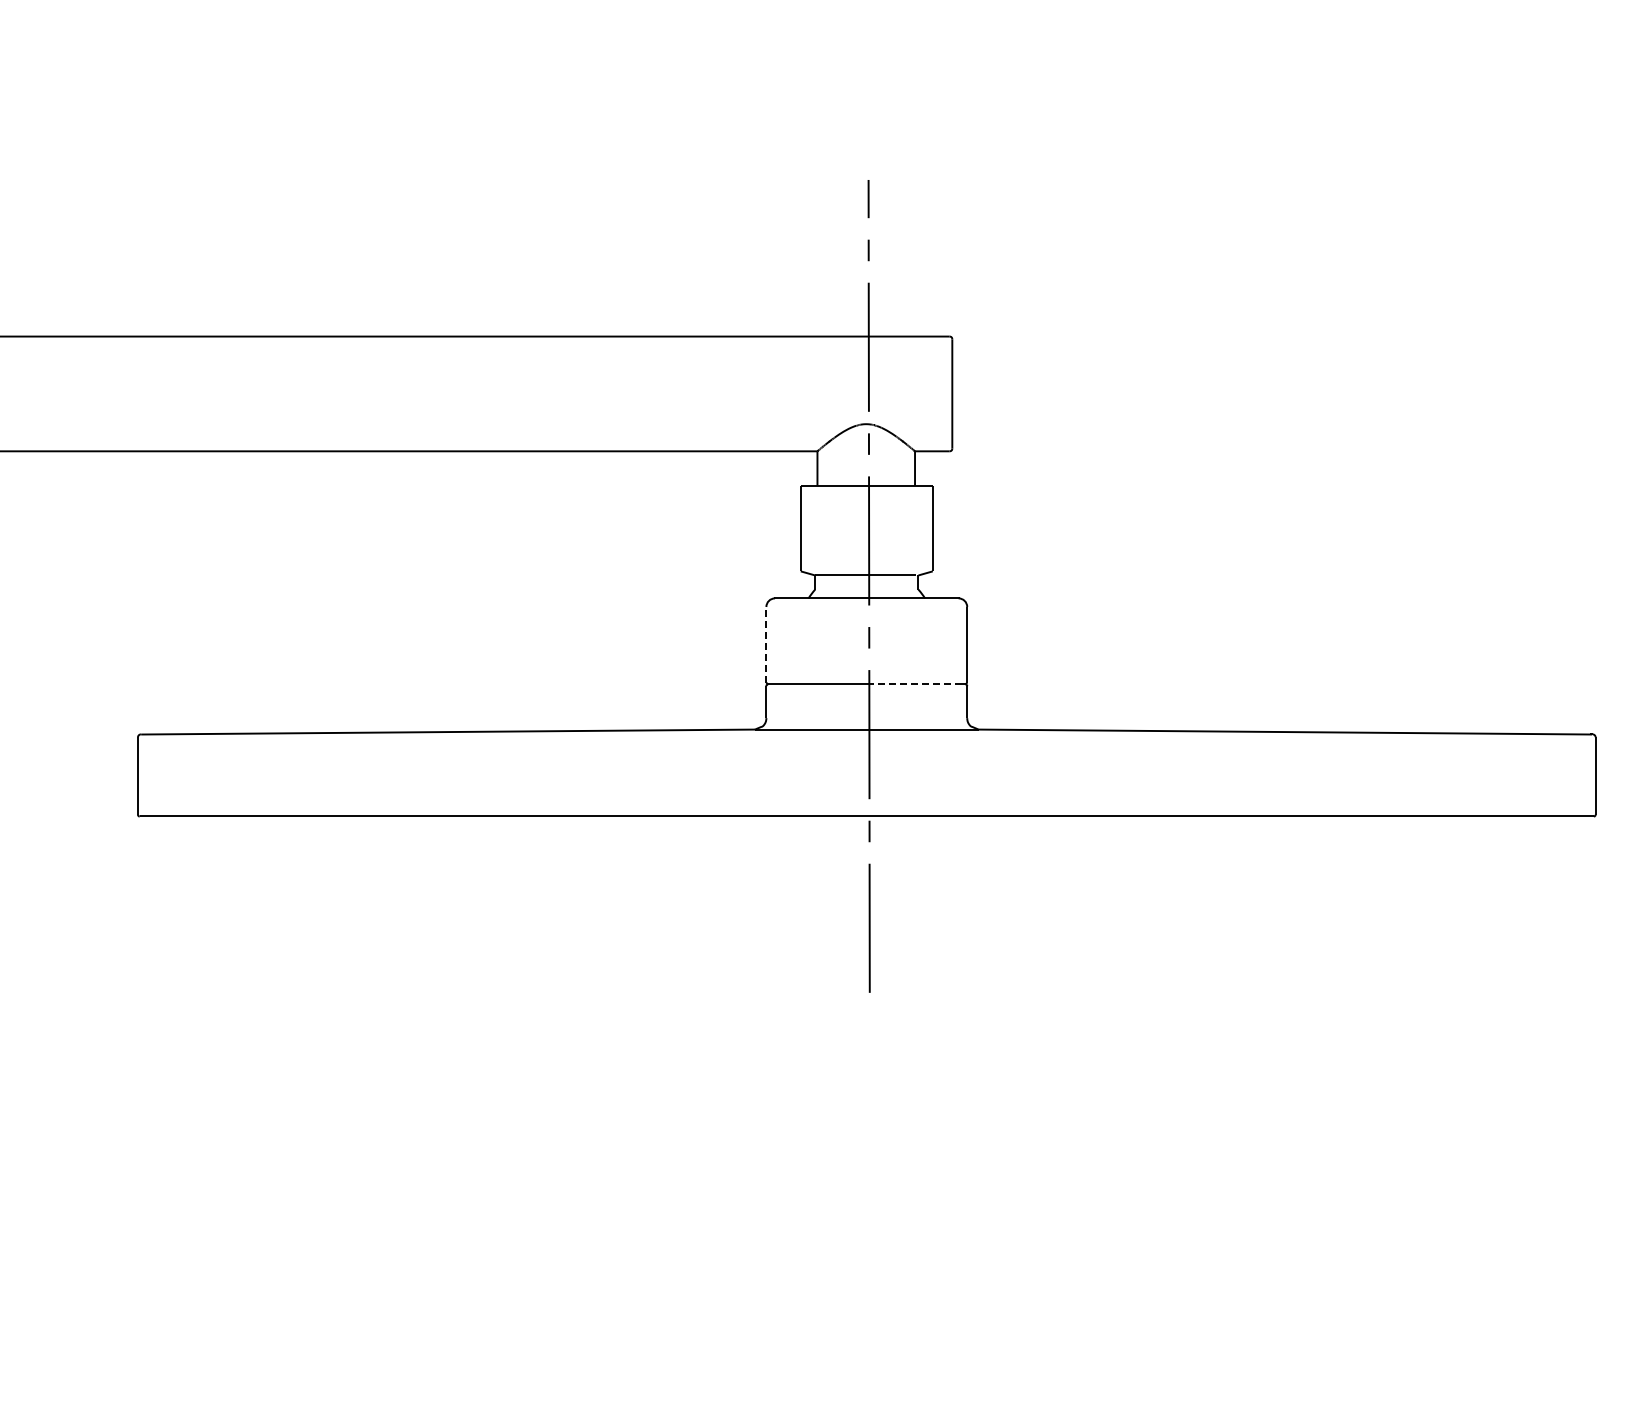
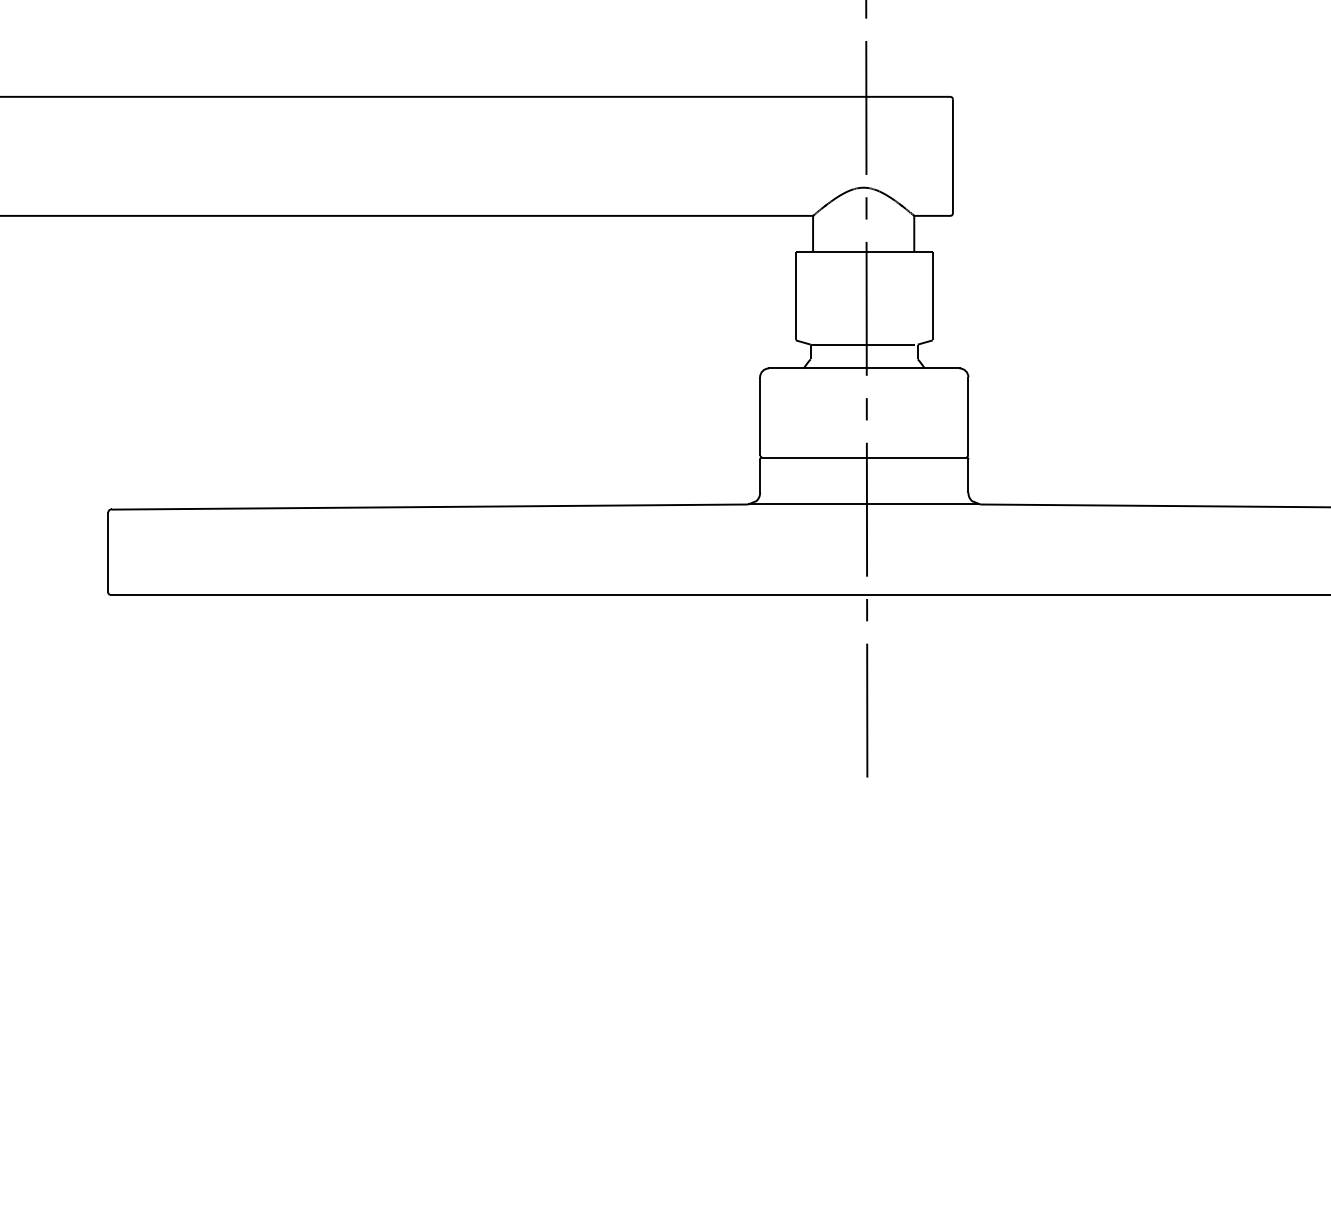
line: (766, 644) -> (760, 416), dashed -> solid
line: (913, 684) -> (912, 457), dashed -> solid

